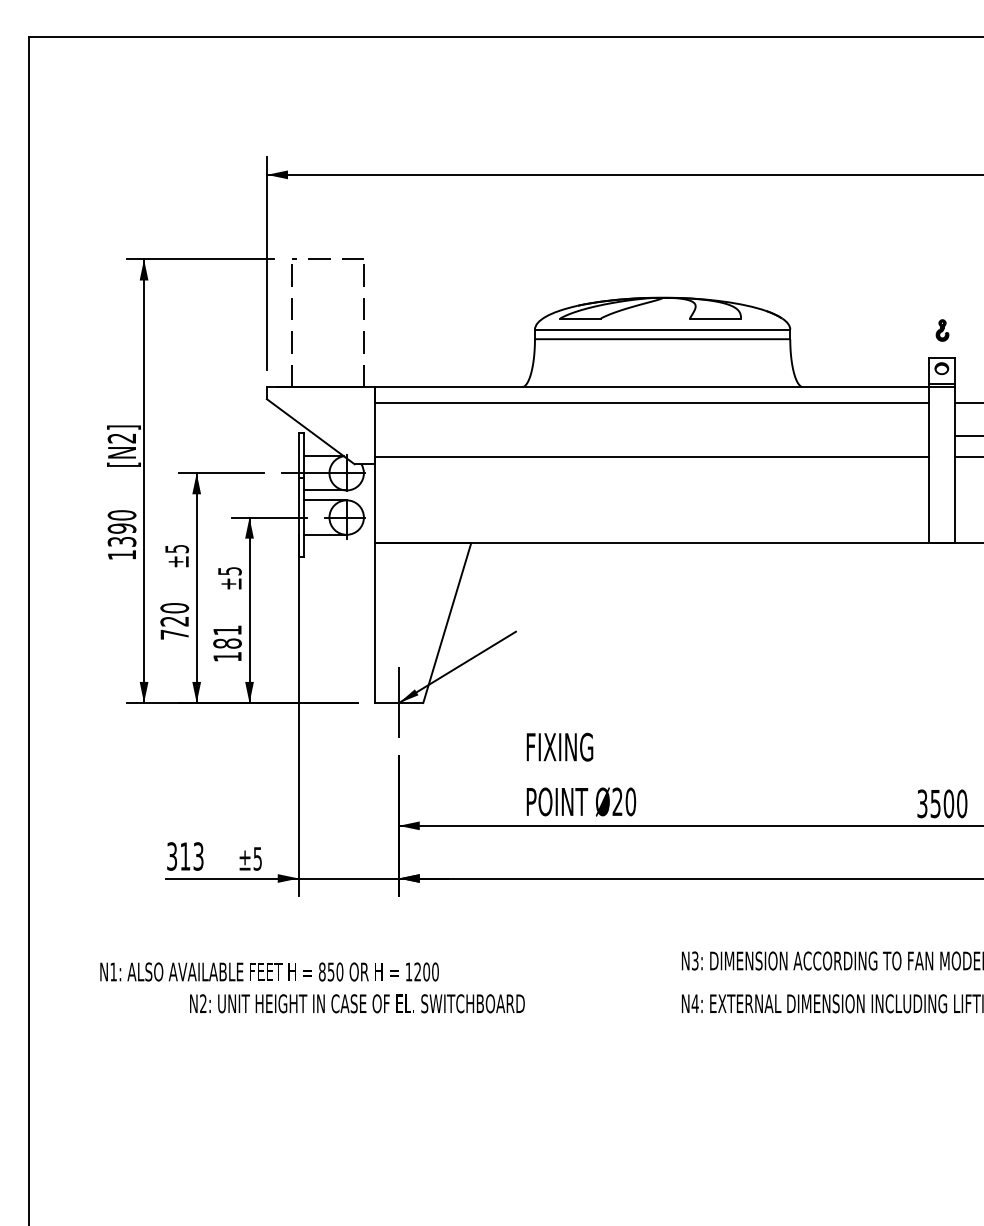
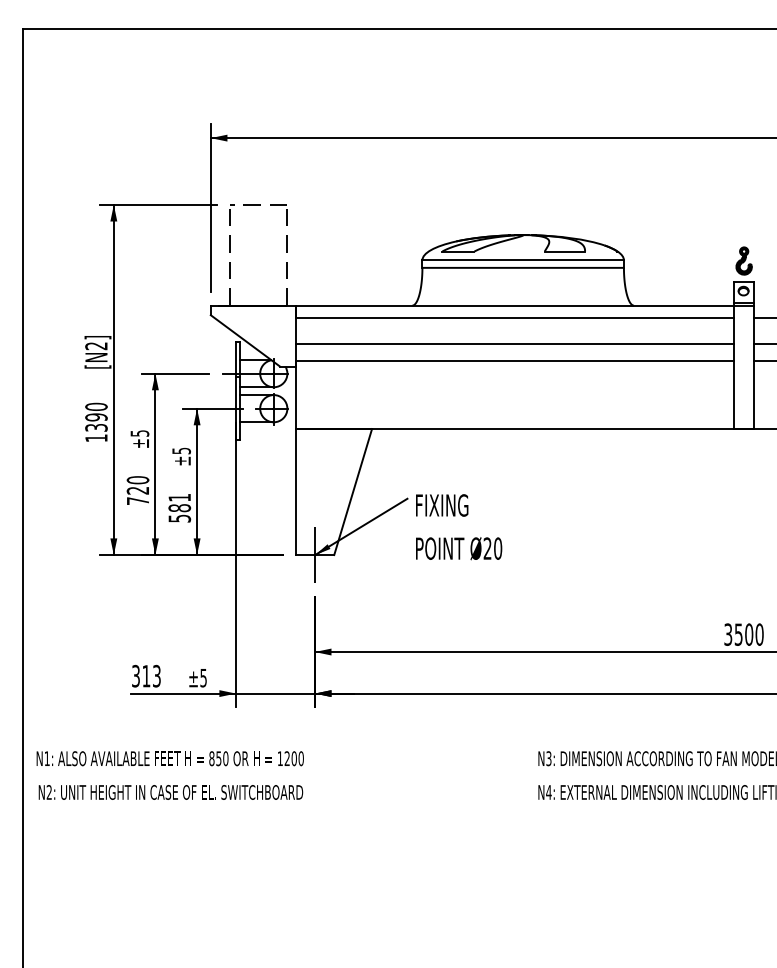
part: (942, 330) -> (744, 260), size x1.67
line: (652, 435) -> (515, 343), added
text: (227, 656) -> (179, 518), 181 -> 581
text: (581, 774) -> (459, 527), moved
text: (269, 971) -> (170, 758), moved
text: (357, 1003) -> (171, 792), moved

